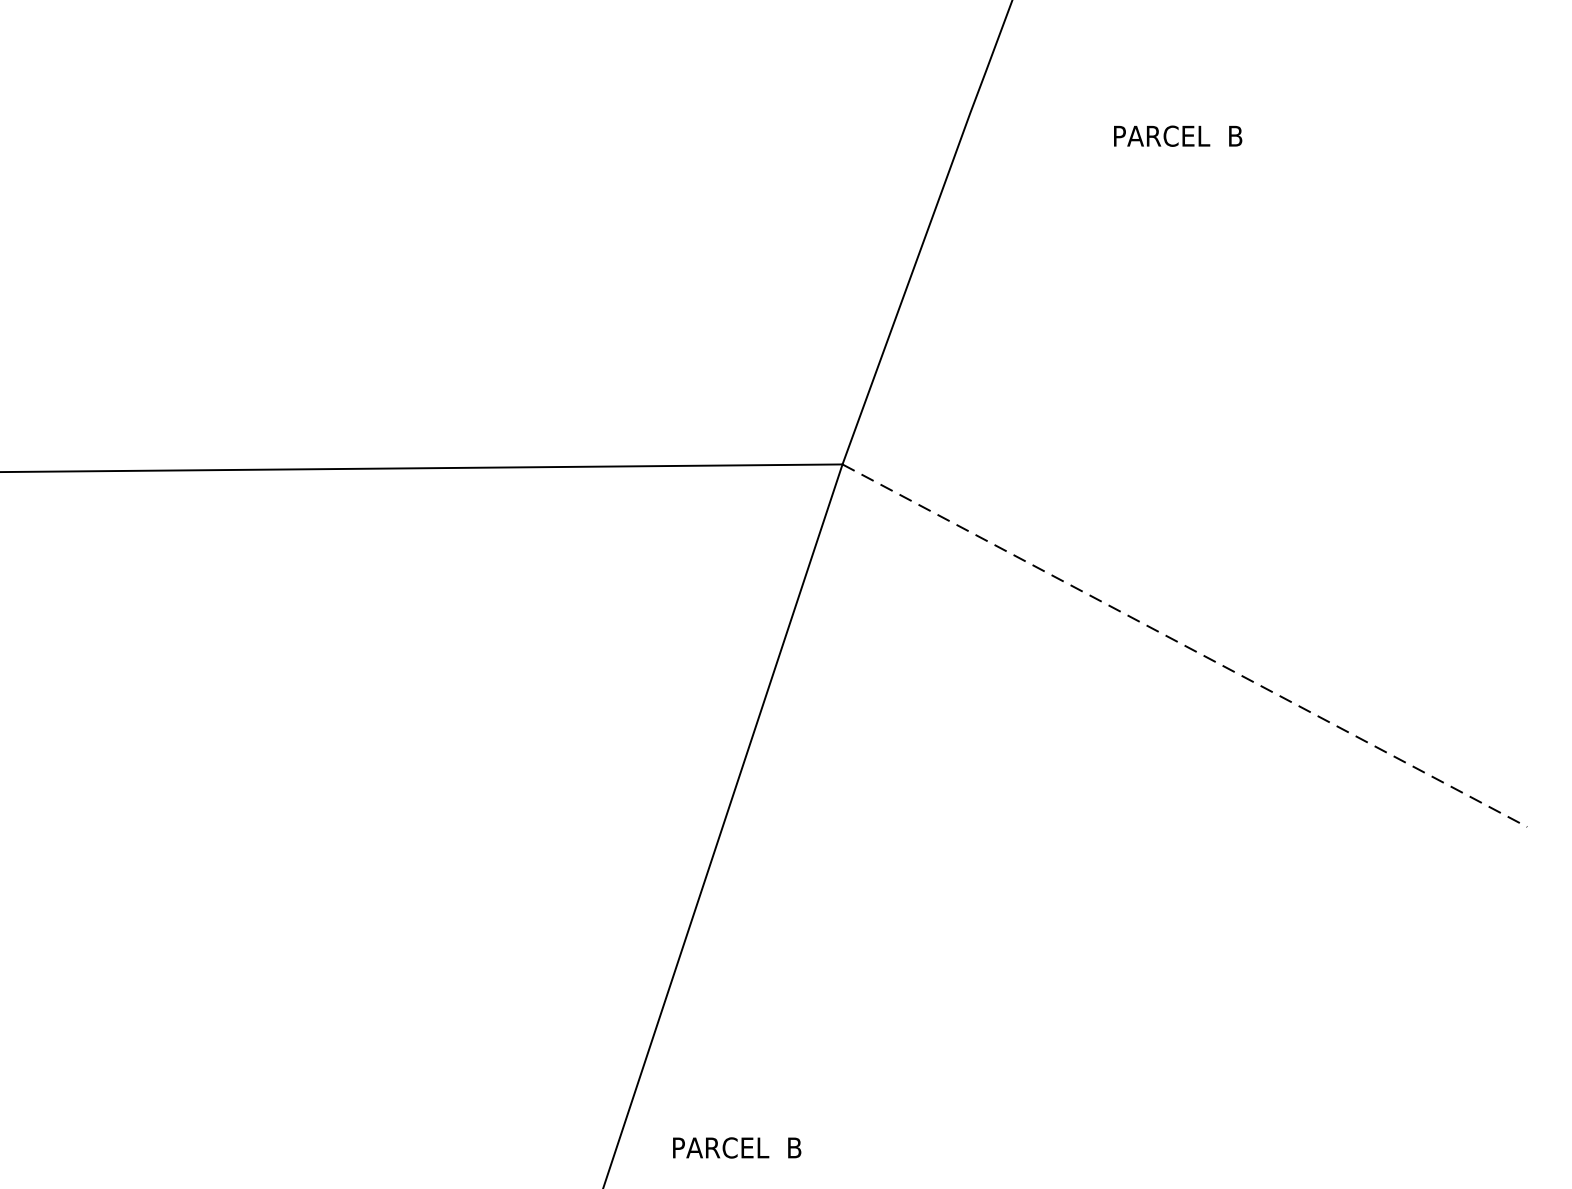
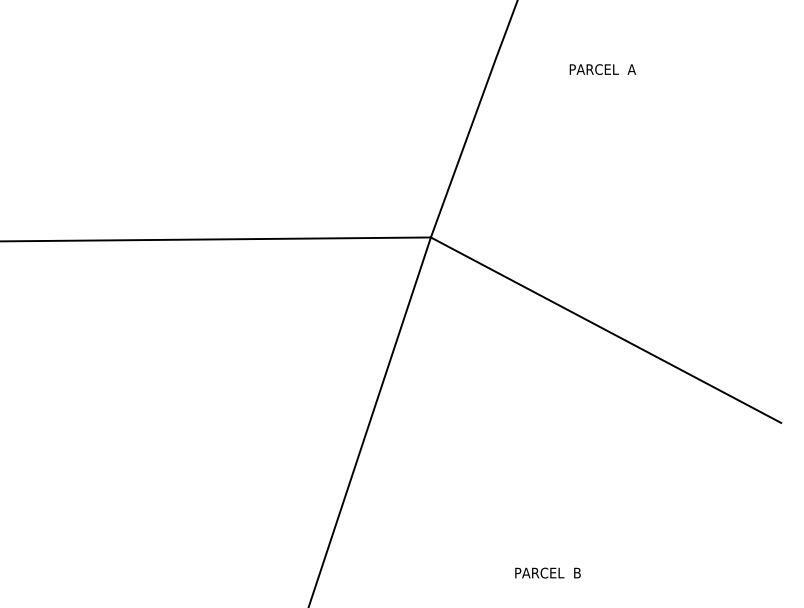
text: (1234, 136) -> (631, 69), PARCEL  B -> PARCEL  A
line: (1185, 646) -> (606, 330), dashed -> solid
text: (736, 1146) -> (547, 572), moved

